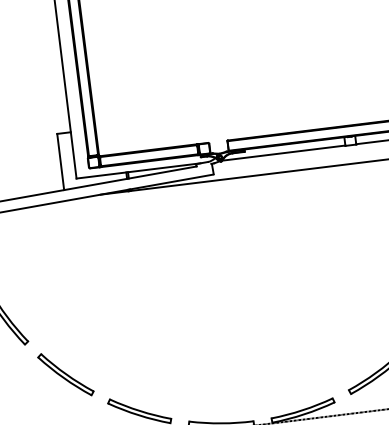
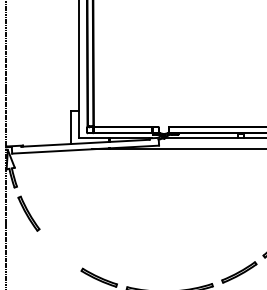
part: (64, 375) -> (58, 251), removed

